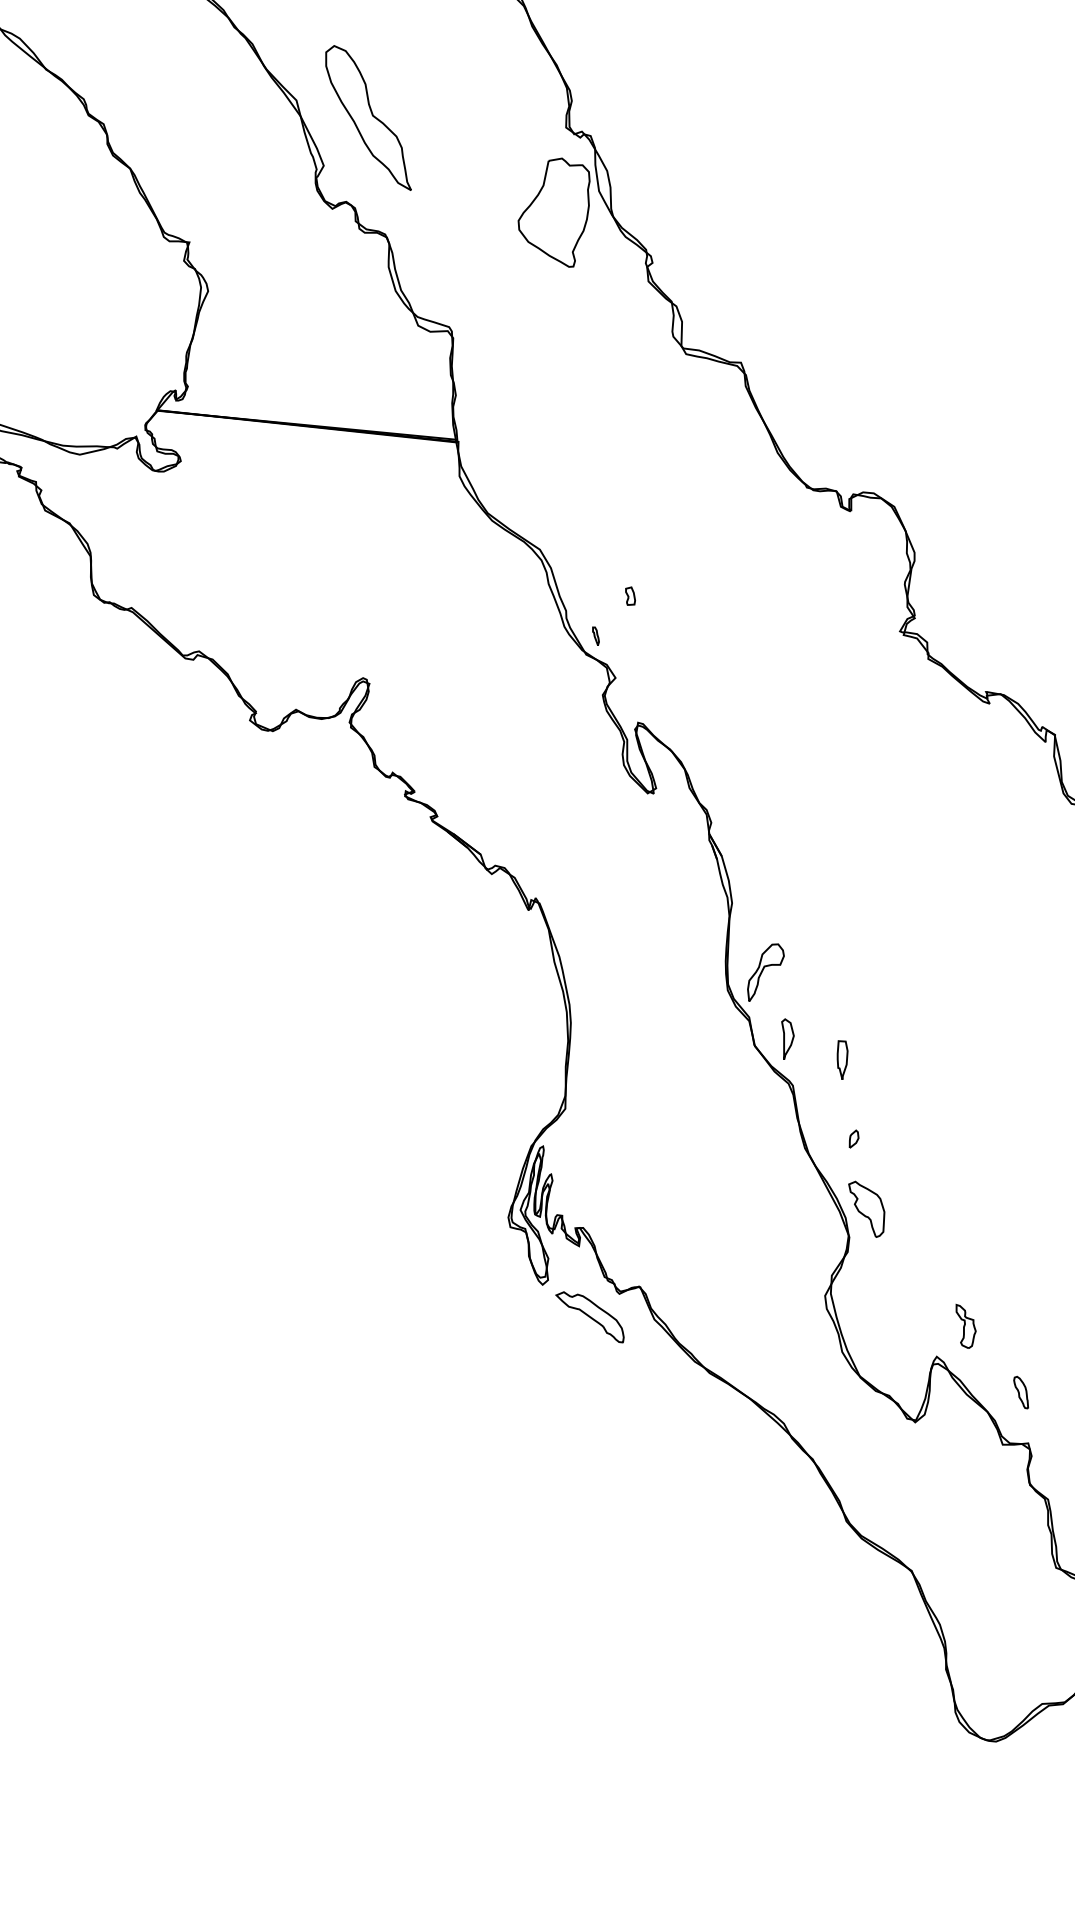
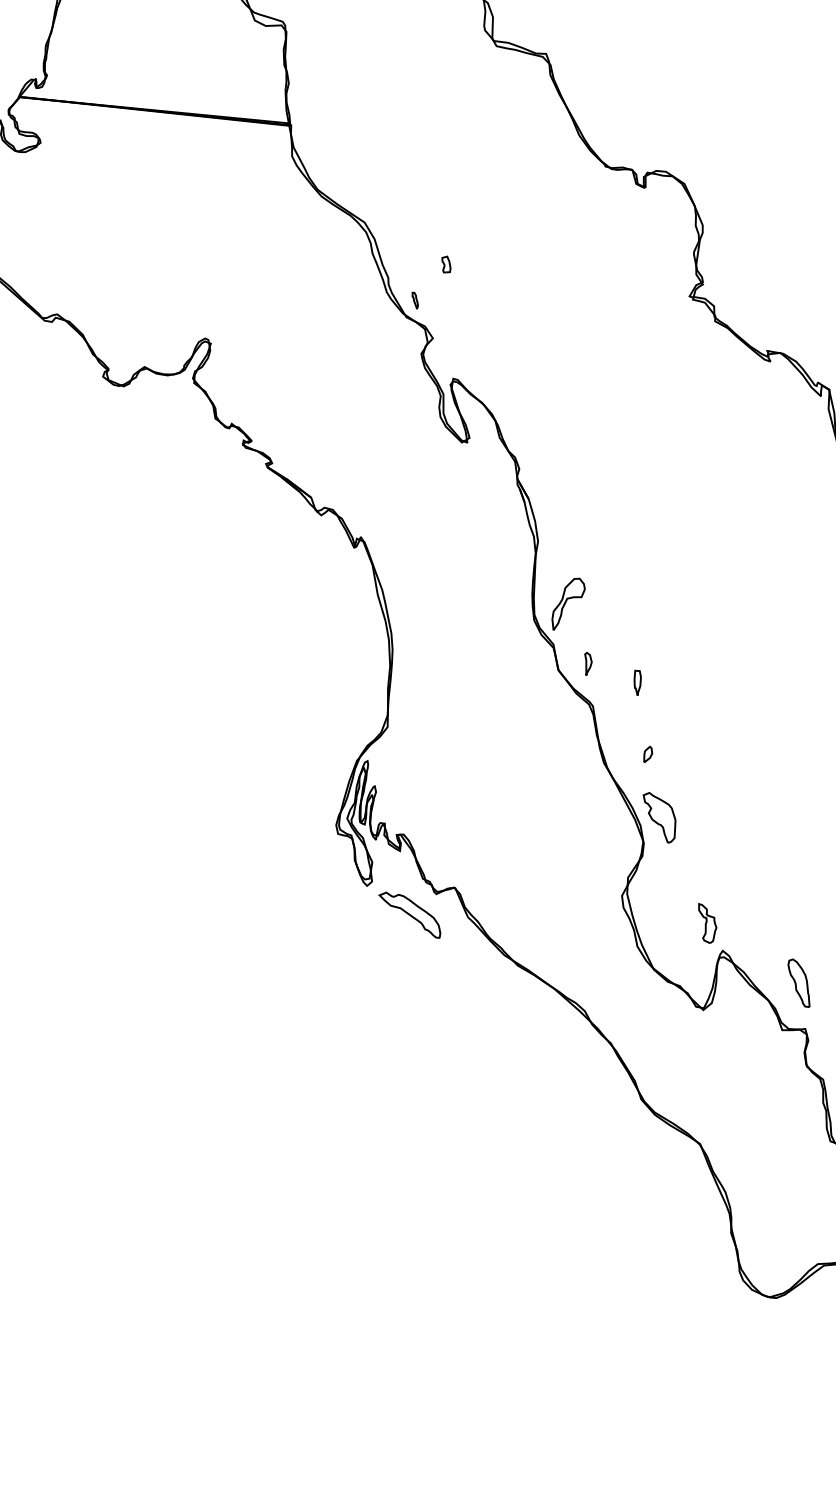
part: (787, 1038) -> (588, 663), size x0.62
part: (842, 1059) -> (637, 682), size x0.71
part: (965, 1326) -> (707, 923), moved
part: (1020, 1392) -> (798, 983), size x1.67

